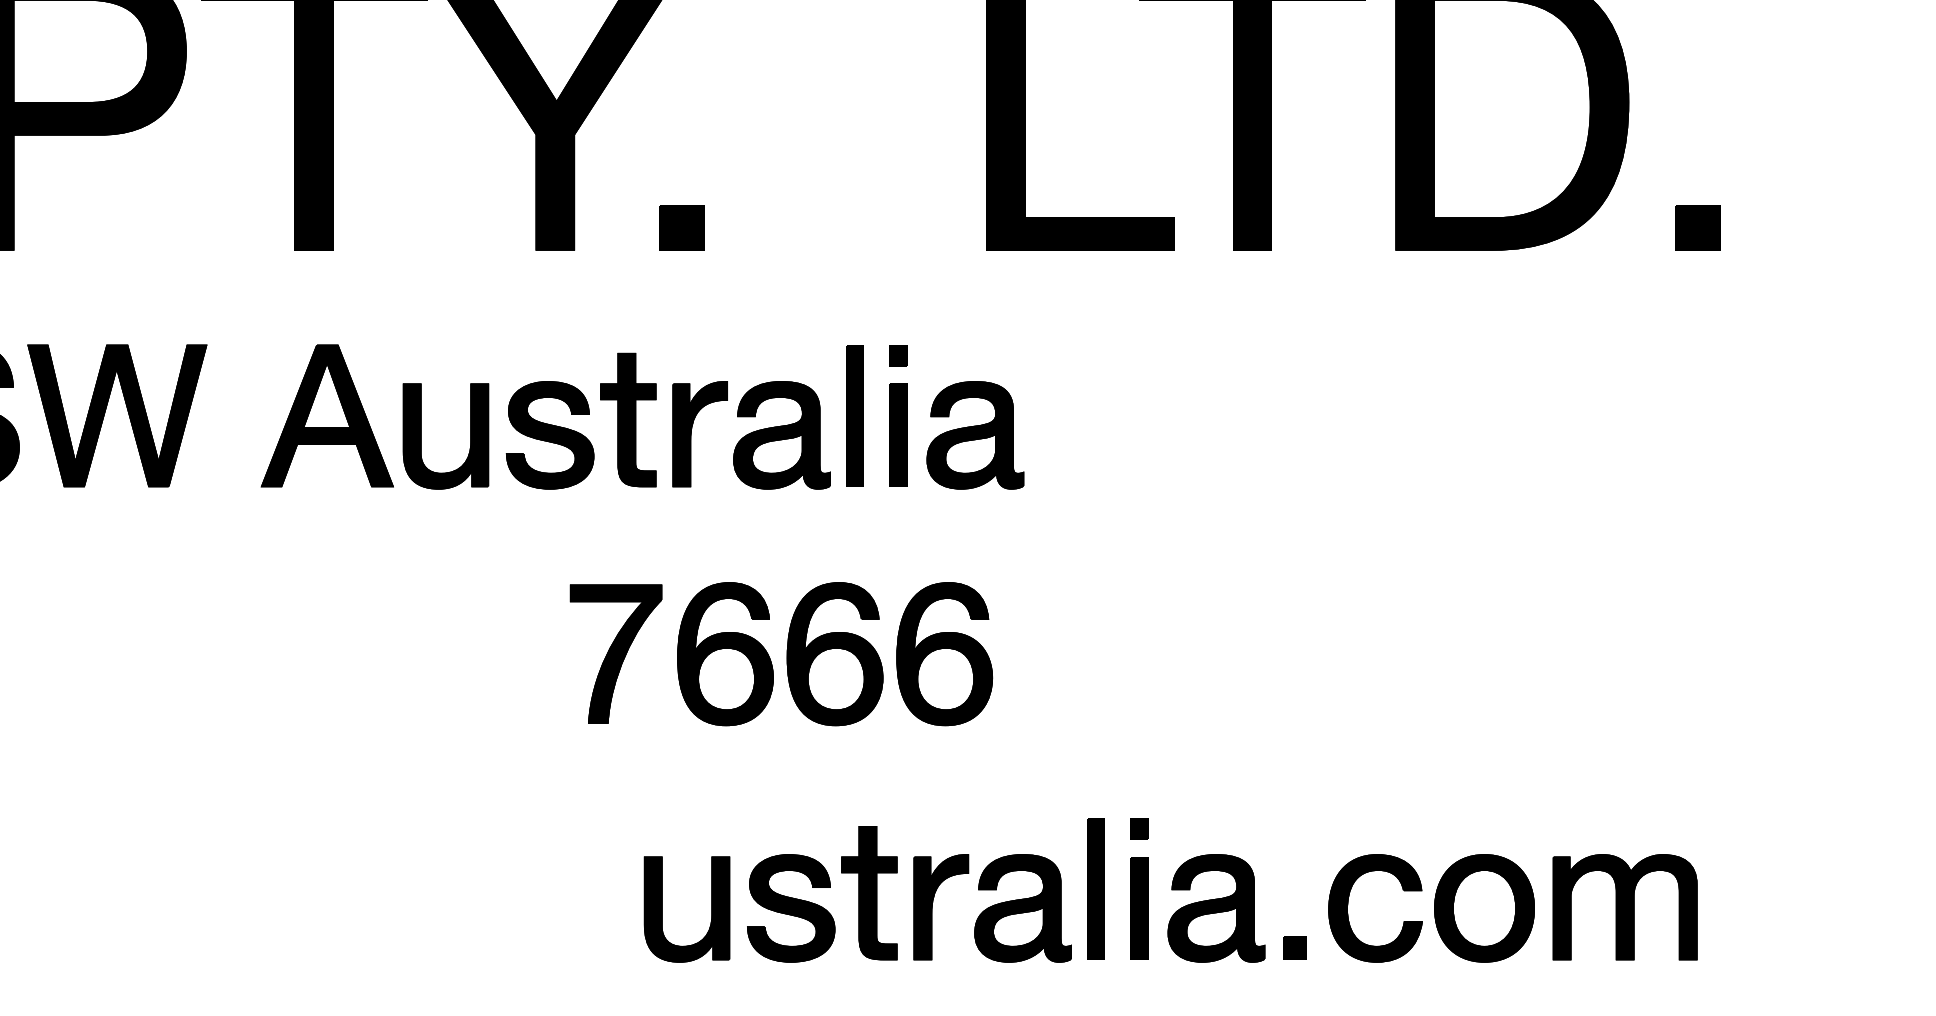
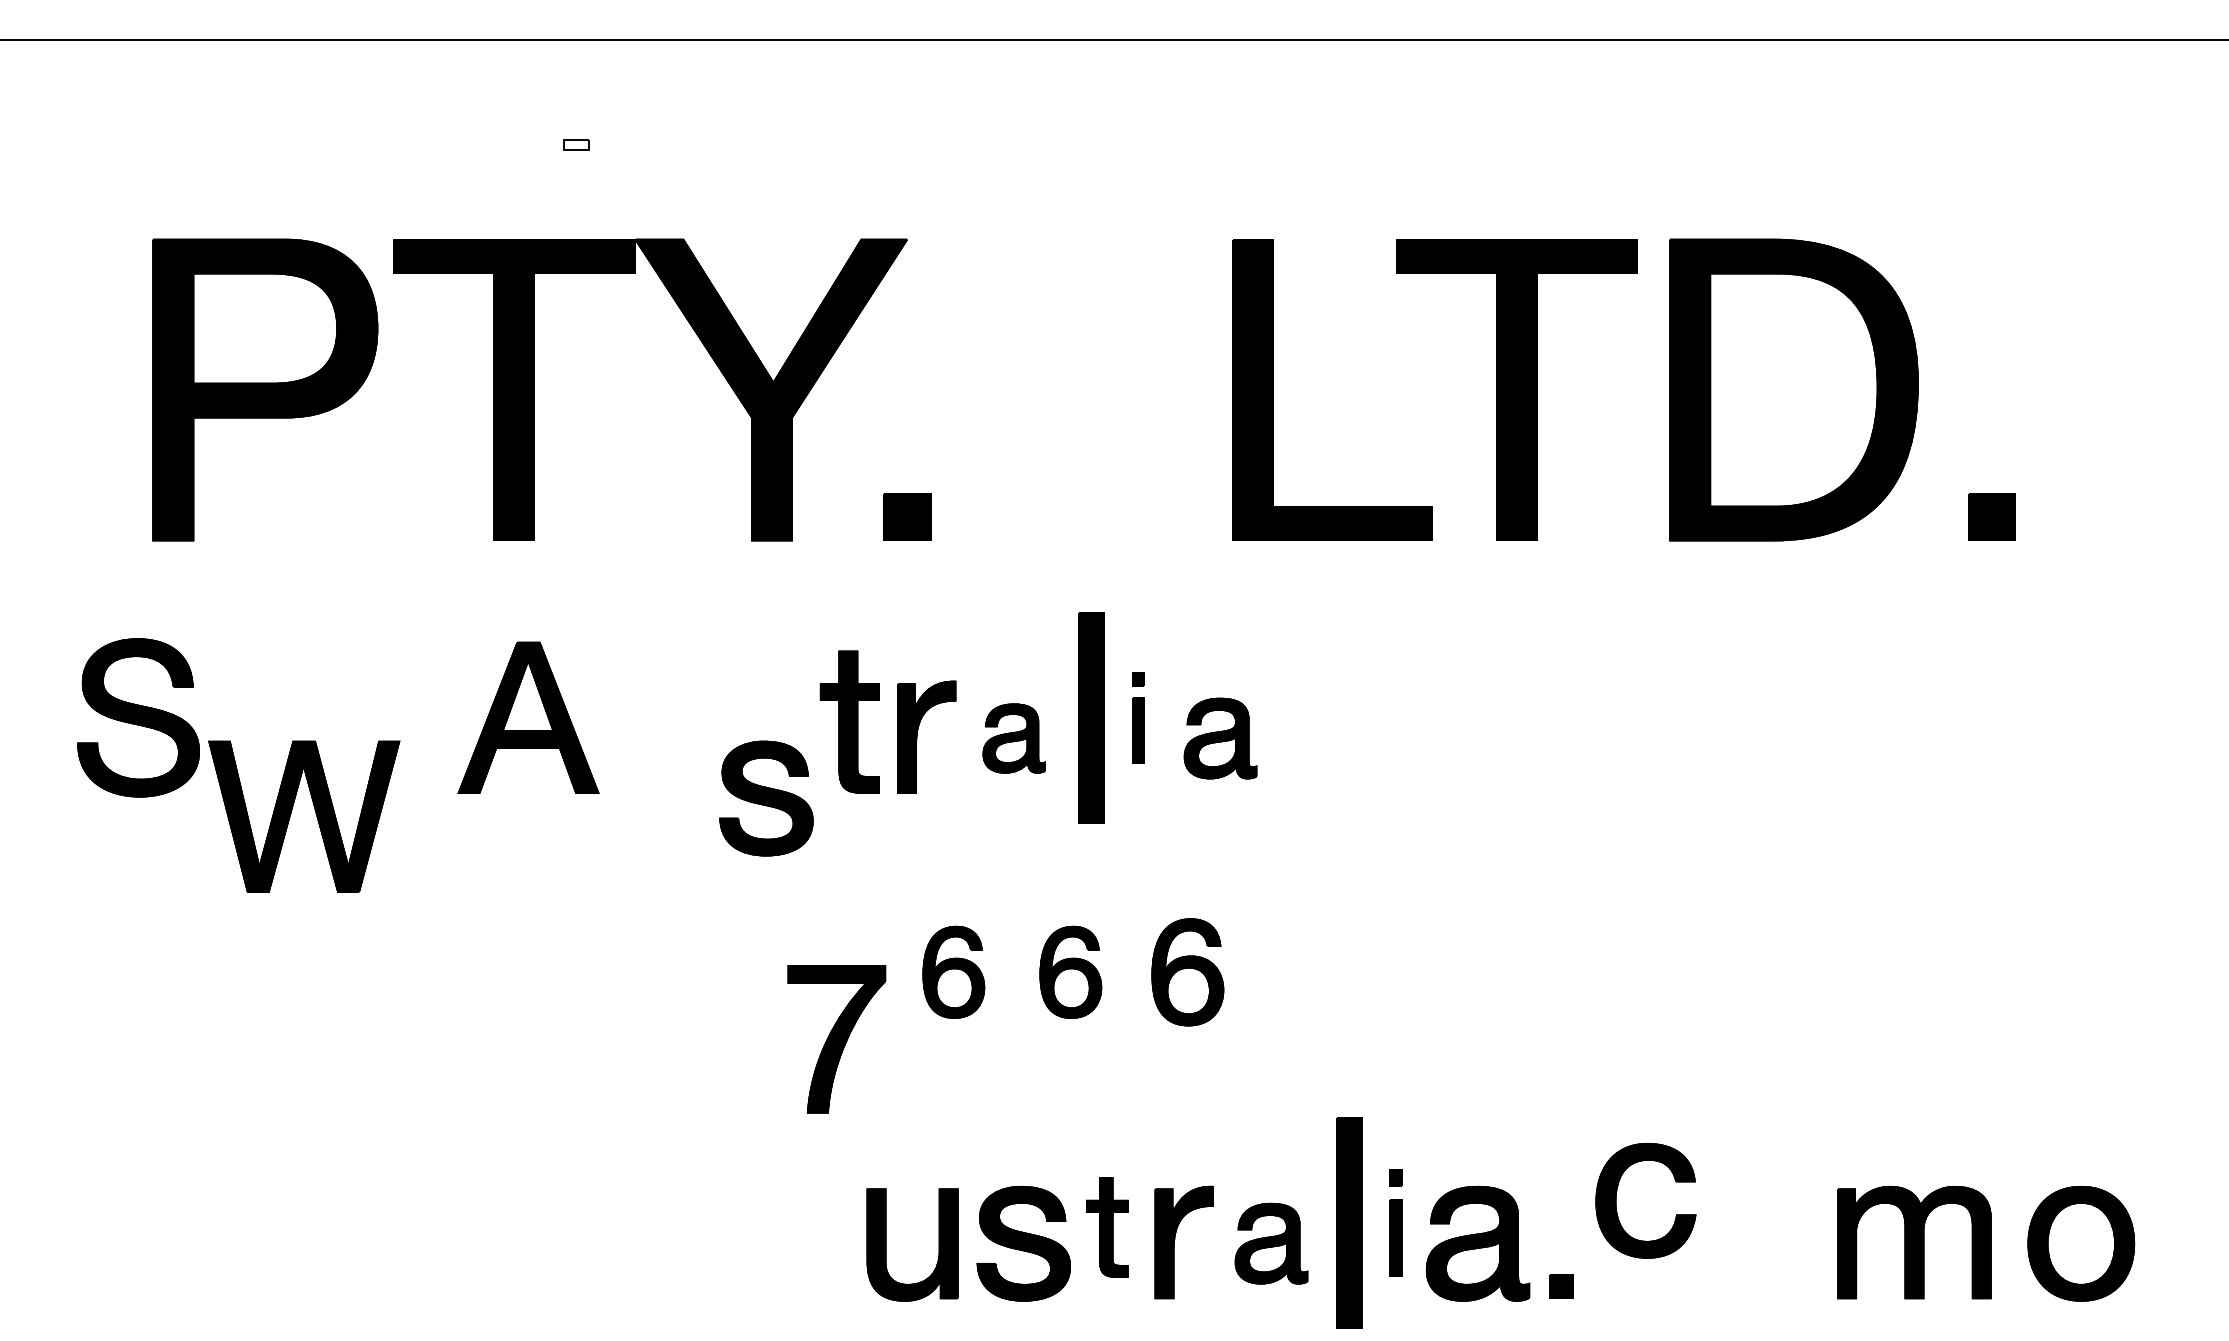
part: (127, 412) -> (315, 813), moved
part: (854, 415) -> (1091, 717), size x1.4
part: (898, 415) -> (1138, 717), size x0.6
part: (550, 435) -> (766, 798), moved
part: (782, 435) -> (1014, 738), size x0.6
part: (975, 435) -> (1220, 738), size x0.7
part: (470, 436) -> (681, 739), removed
part: (615, 654) -> (836, 1039), moved
part: (725, 654) -> (953, 972), size x0.6
part: (834, 654) -> (1070, 972), size x0.6
part: (944, 654) -> (1187, 972), size x0.7
part: (1095, 888) -> (1348, 1222), size x1.4
part: (1139, 888) -> (1395, 1222), size x0.7
part: (869, 893) -> (1107, 1227), size x0.7
part: (1023, 908) -> (1271, 1243), size x0.7
part: (1348, 908) -> (1616, 1200), moved
part: (1484, 908) -> (2081, 1243), moved

